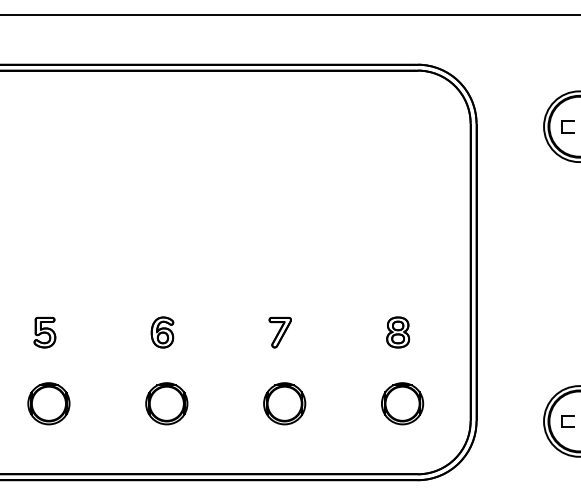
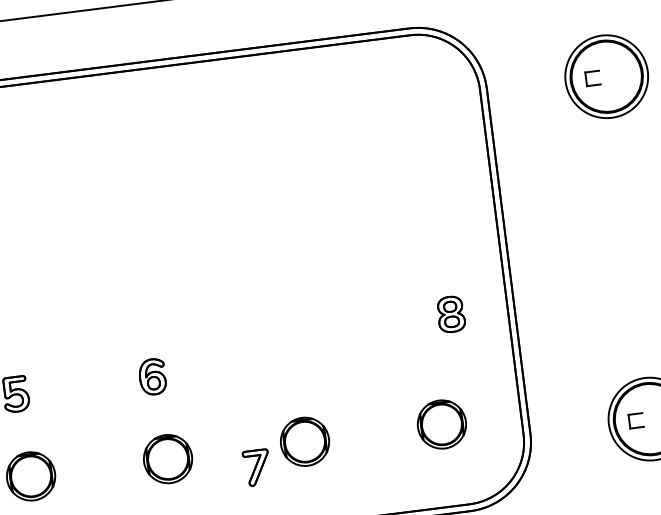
part: (279, 332) -> (256, 467), moved
part: (398, 332) -> (451, 314), moved

